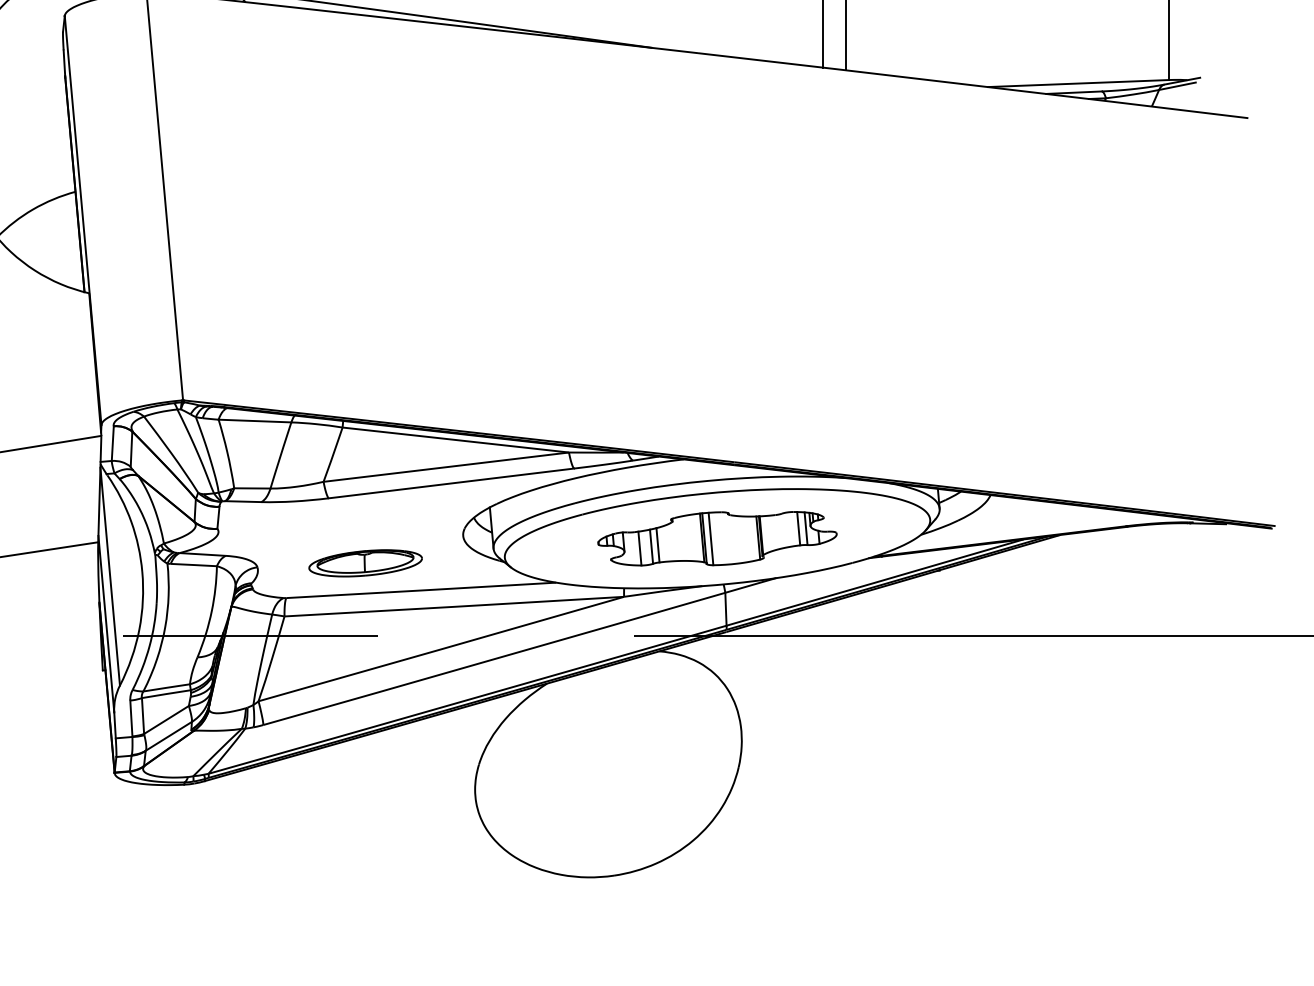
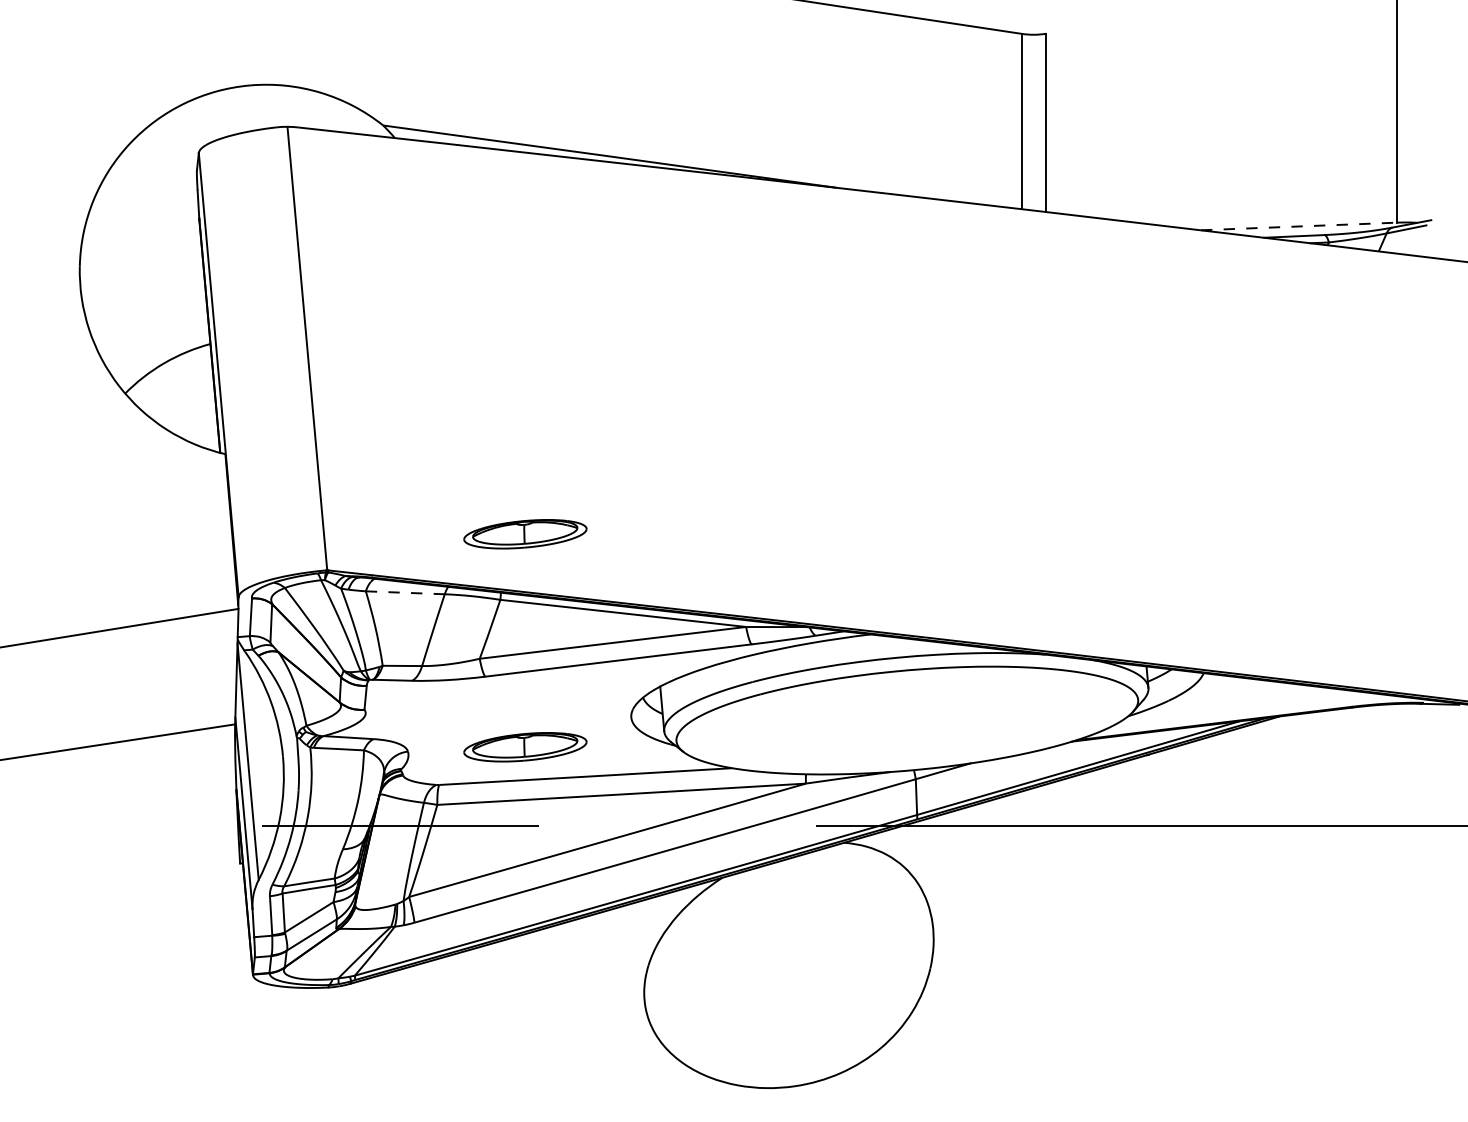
line: (1078, 83) -> (1299, 226), solid -> dashed
part: (365, 367) -> (525, 534), added
line: (255, 420) -> (405, 592), solid -> dashed
part: (717, 538) -> (907, 720), removed

